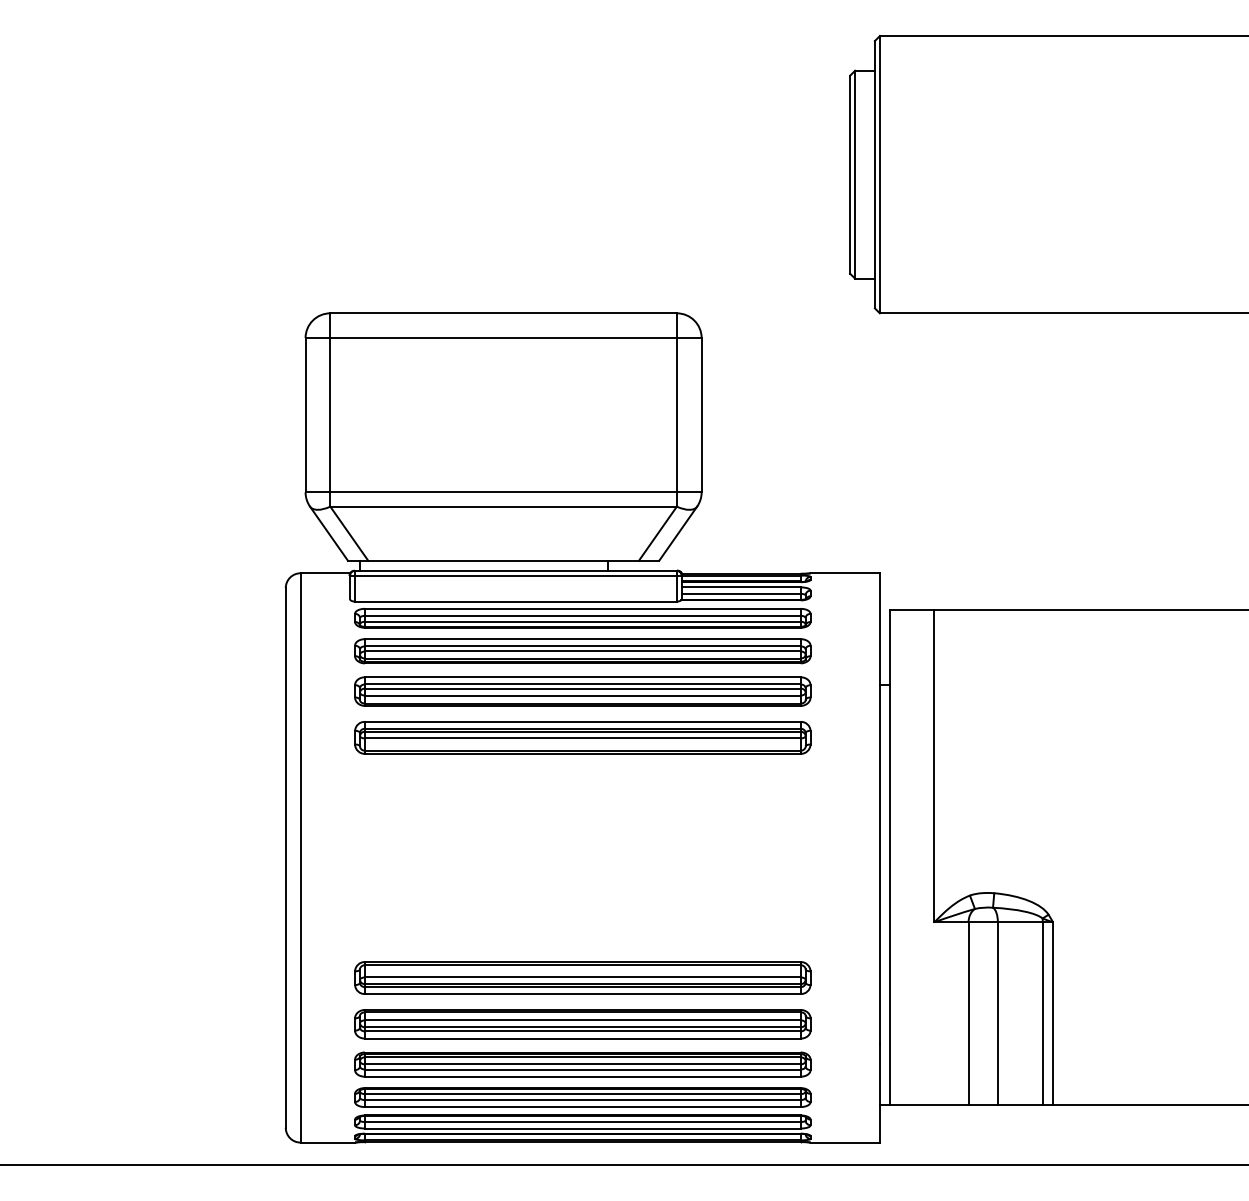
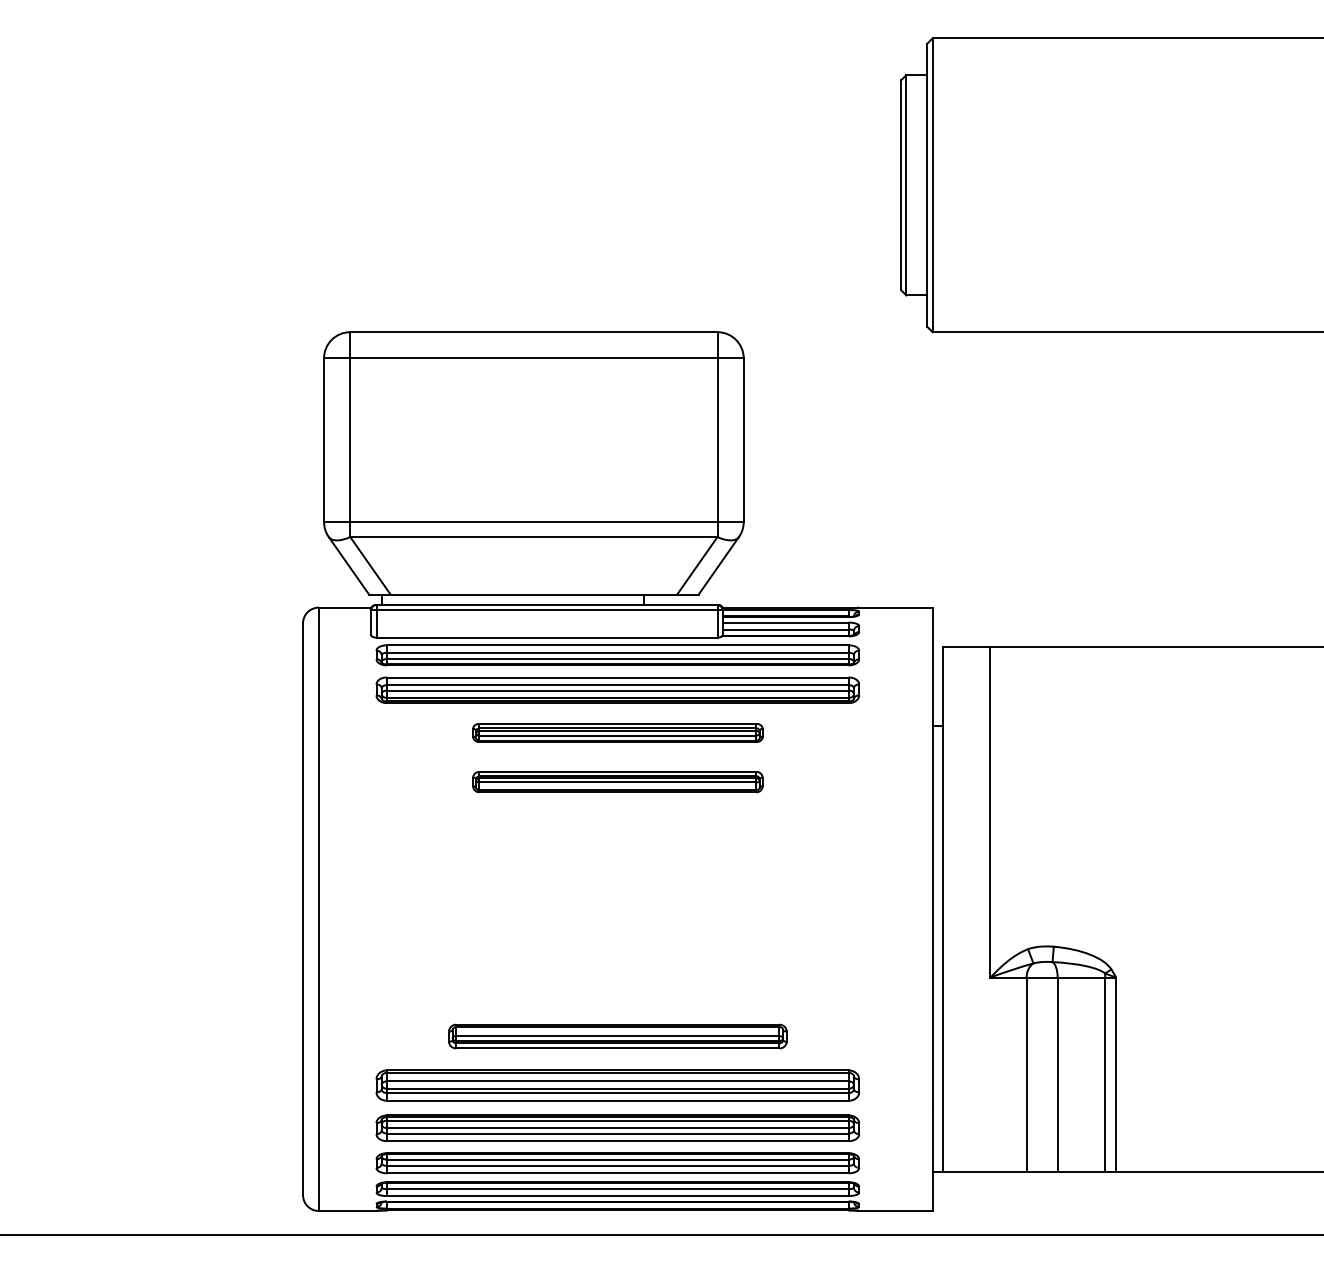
part: (582, 691) -> (617, 732), size x0.6
part: (582, 737) -> (617, 781), size x0.6
part: (582, 977) -> (617, 1036), size x0.7

